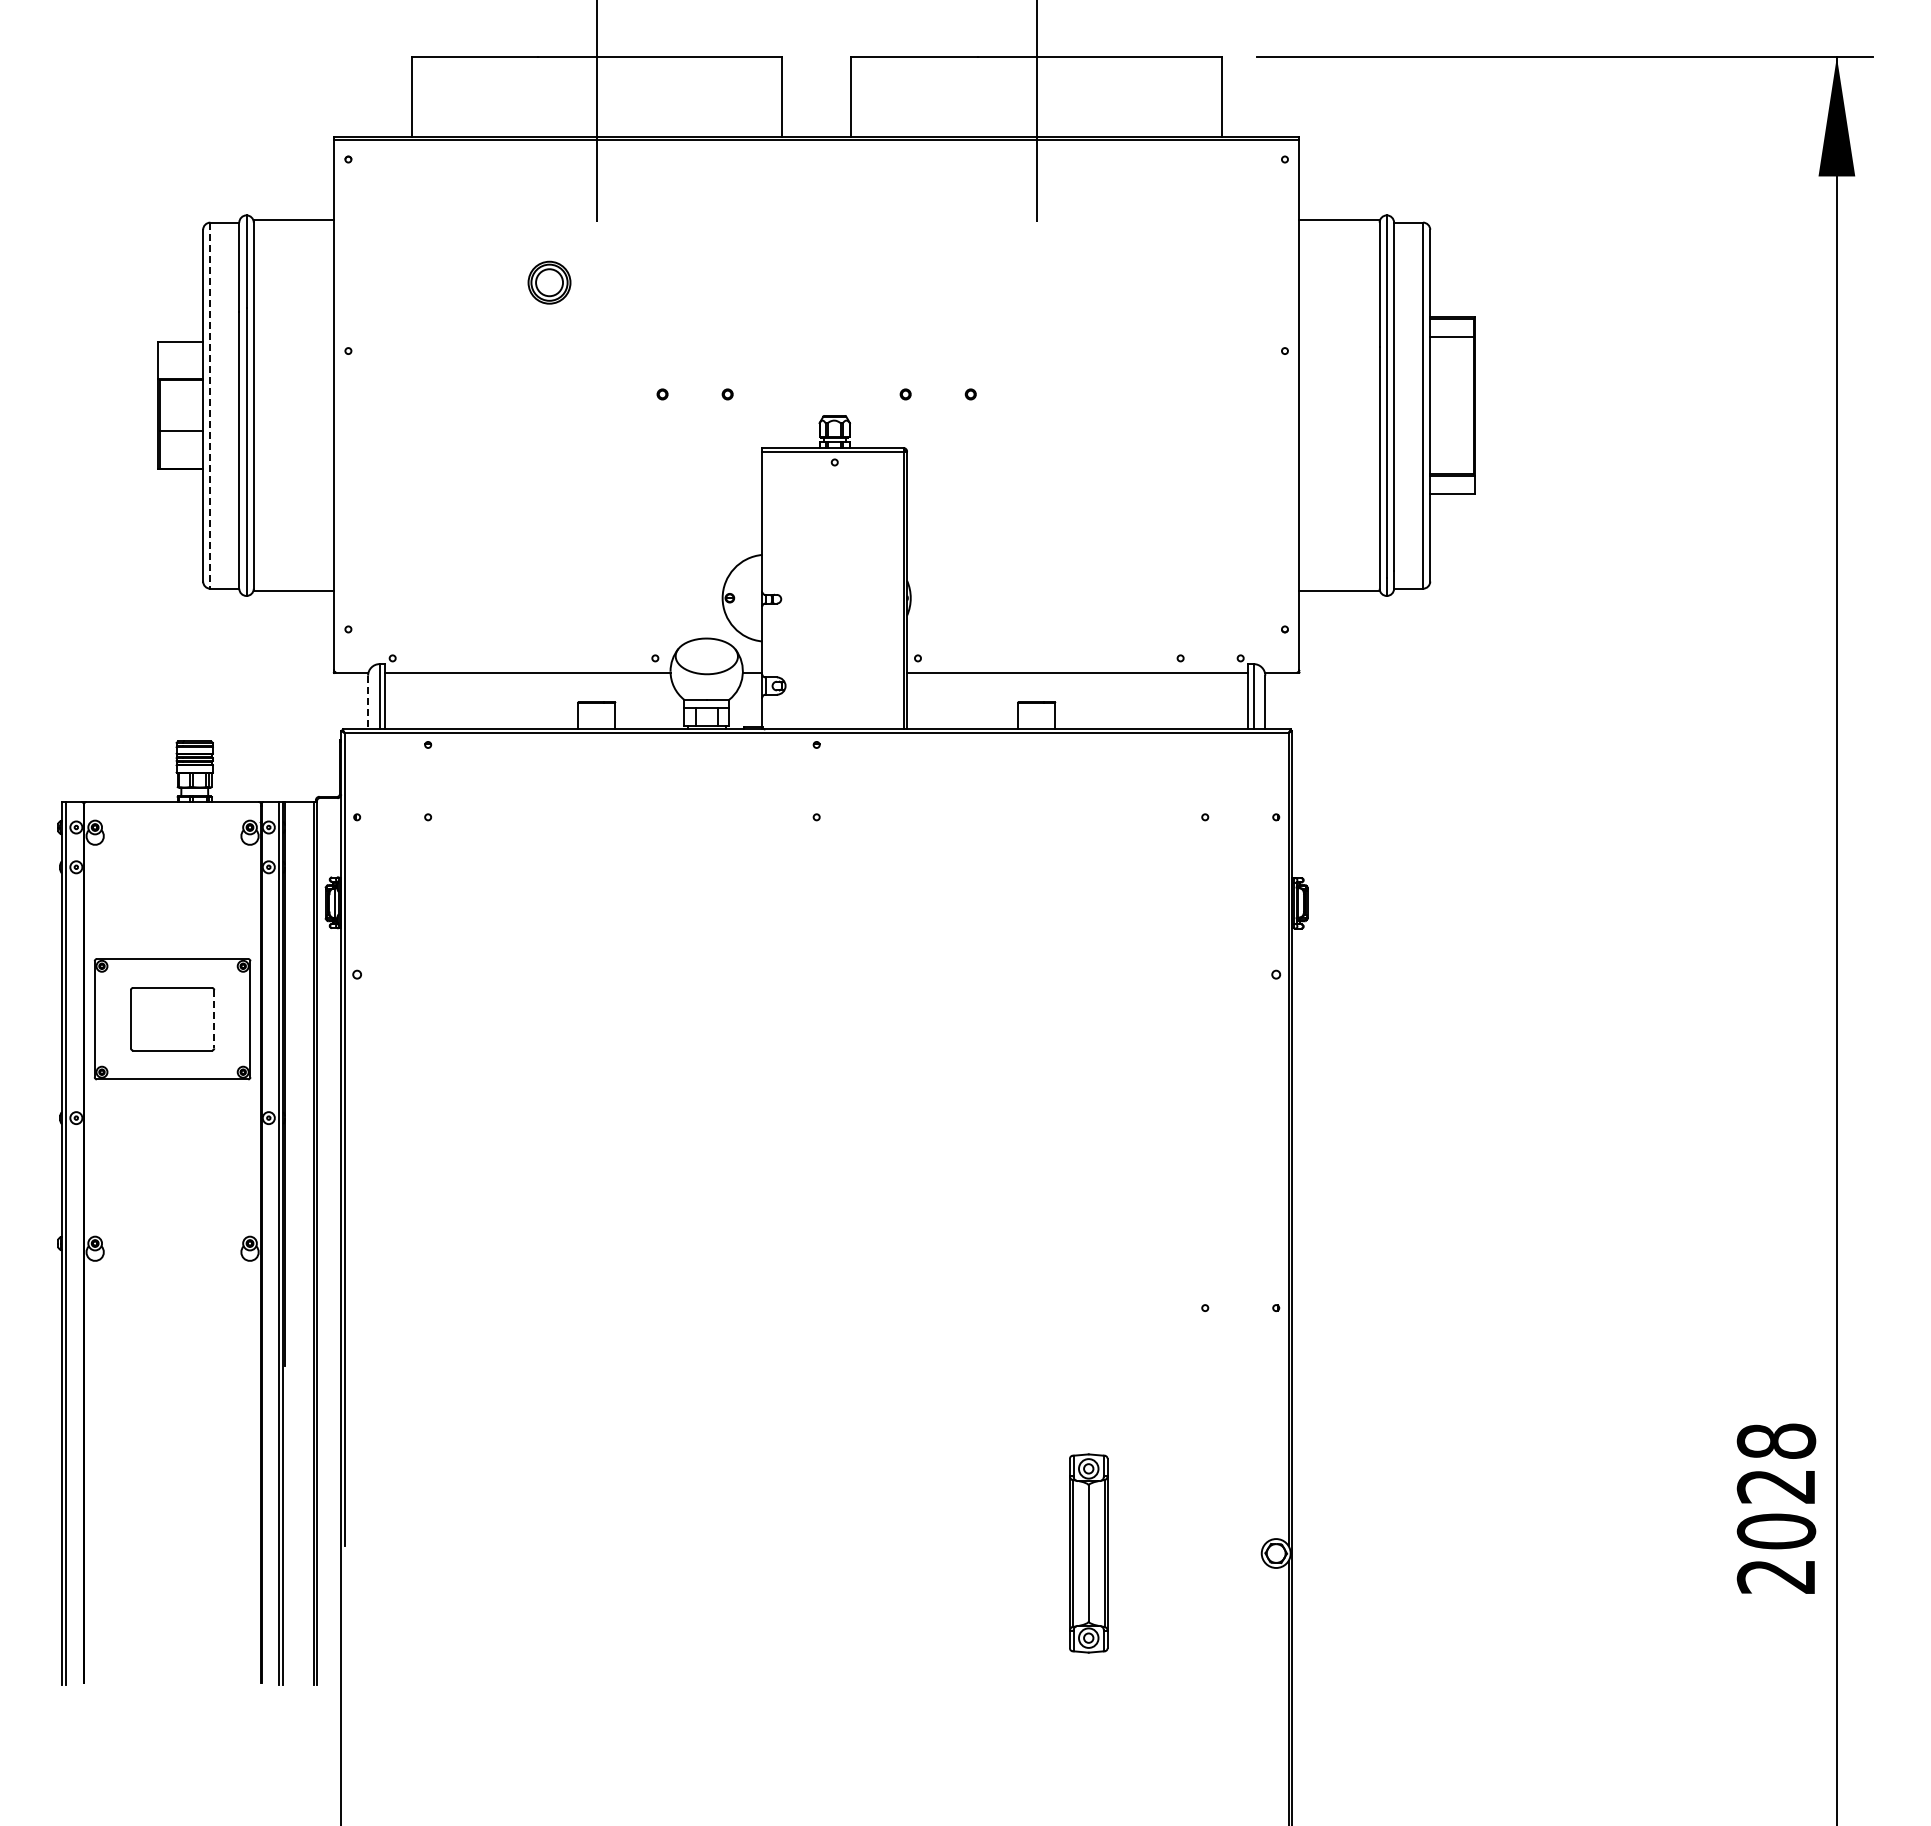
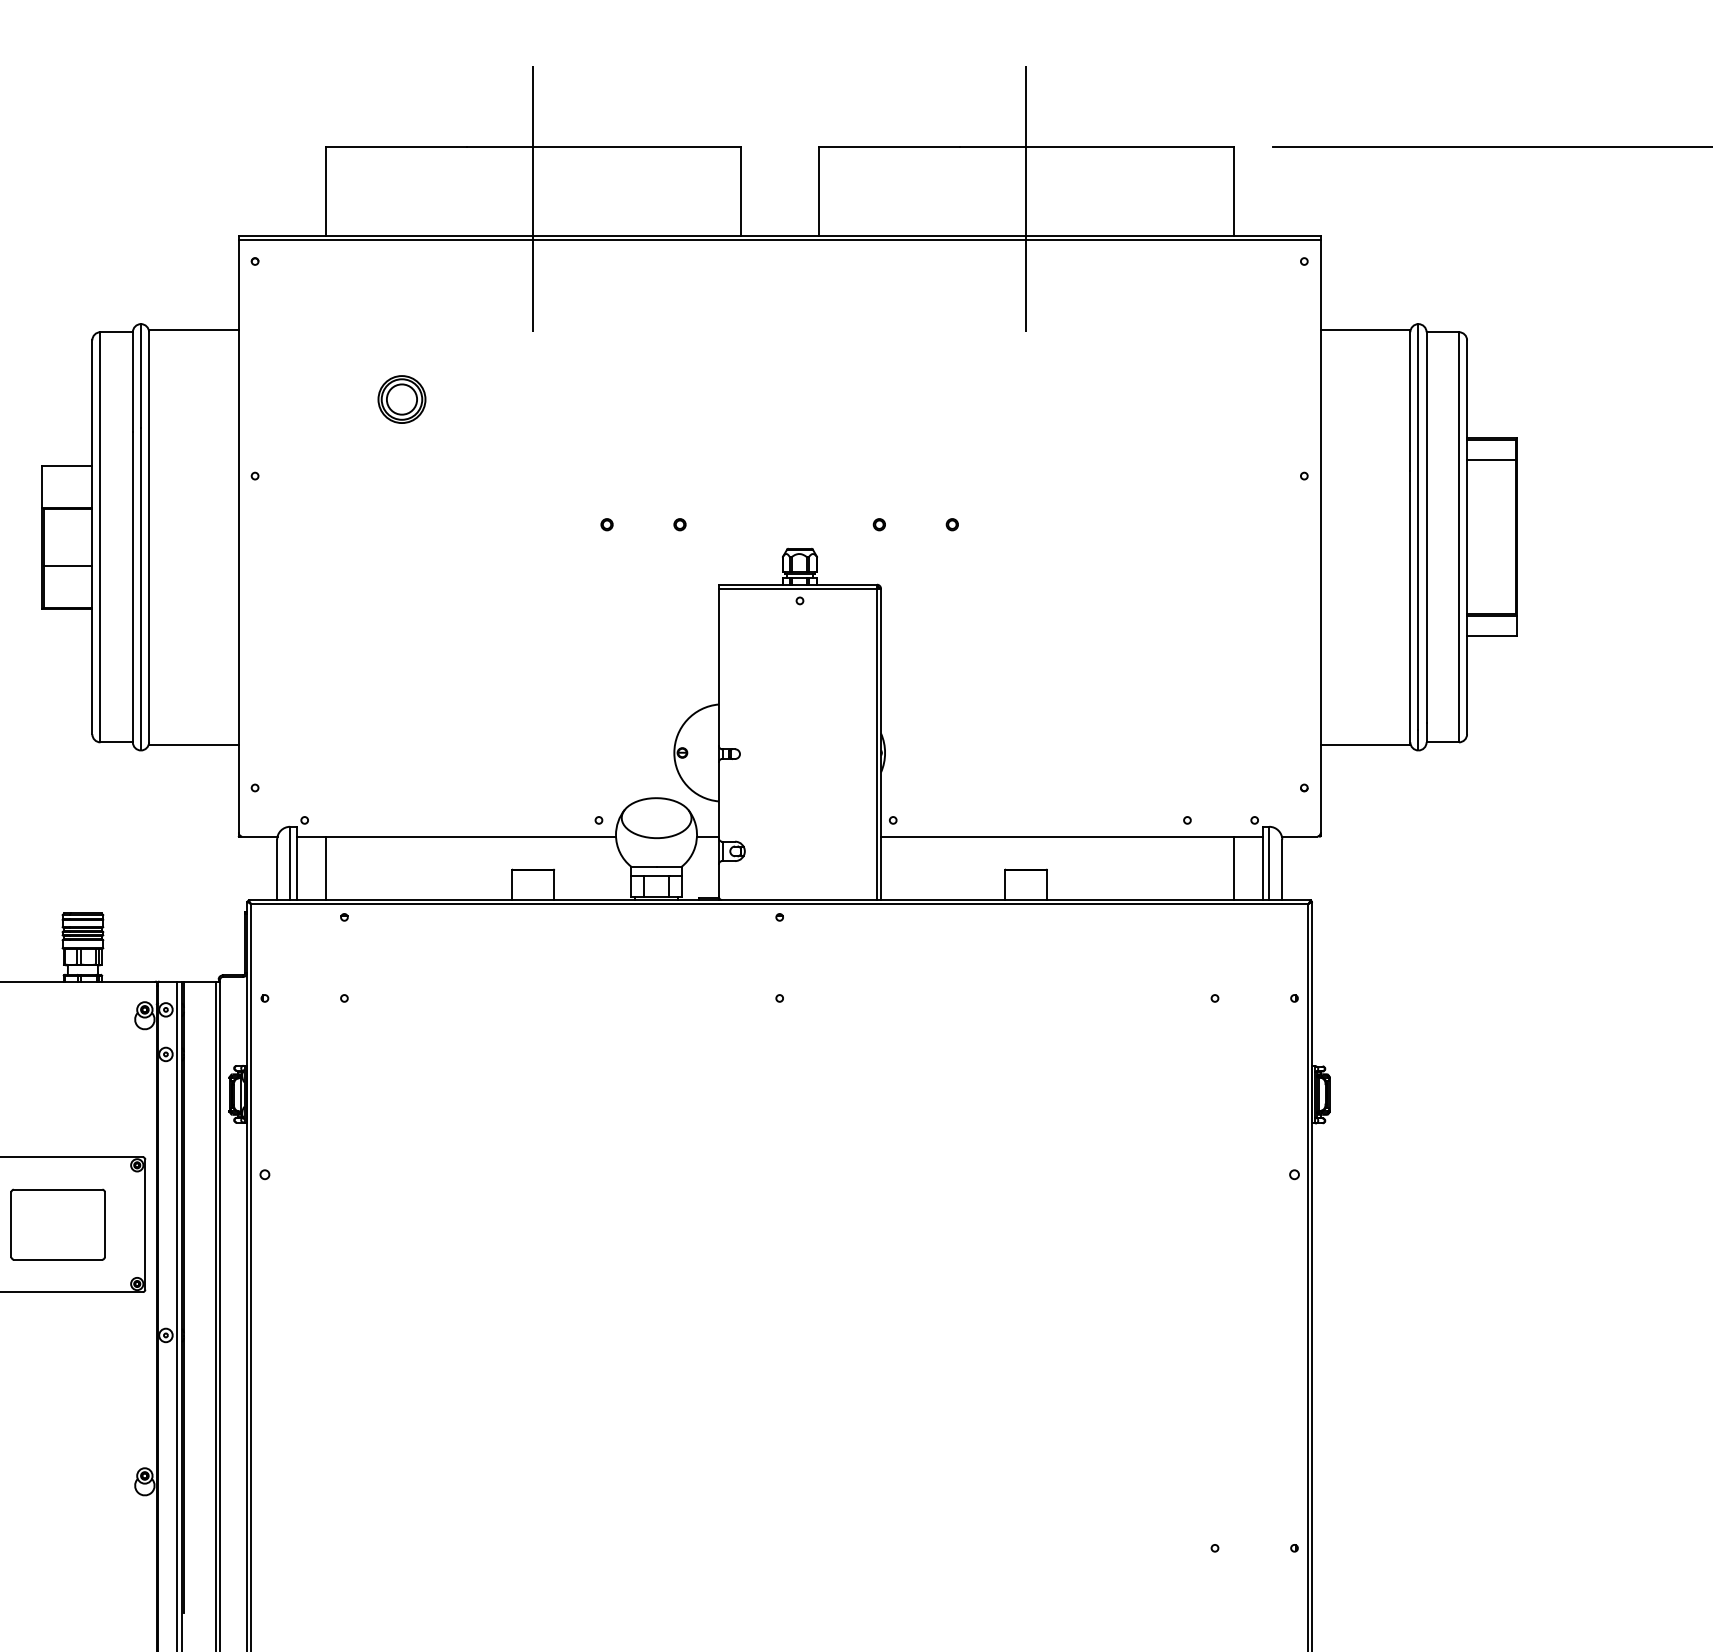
part: (549, 282) -> (401, 399), moved
line: (210, 406) -> (100, 538), dashed -> solid
line: (411, 700) -> (325, 867), added
line: (1221, 700) -> (1233, 867), added
line: (368, 702) -> (277, 869), dashed -> solid
line: (214, 1019) -> (105, 1224), dashed -> solid

